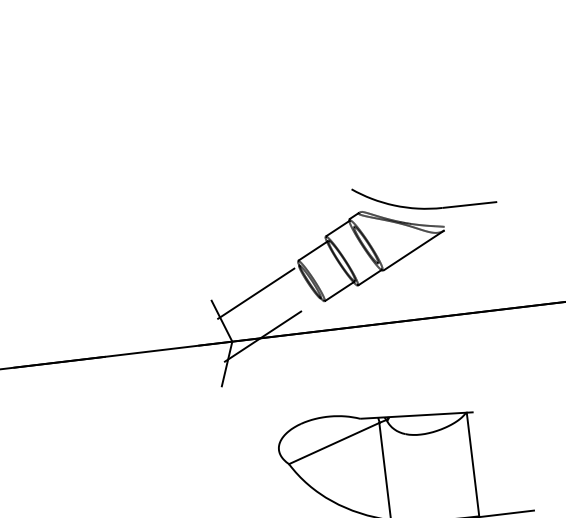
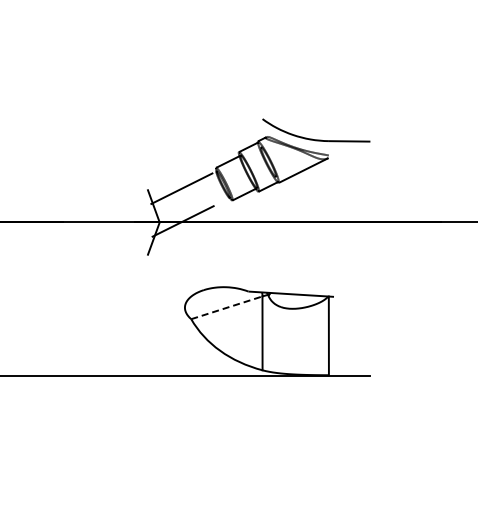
line: (334, 443) -> (227, 307), solid -> dashed

